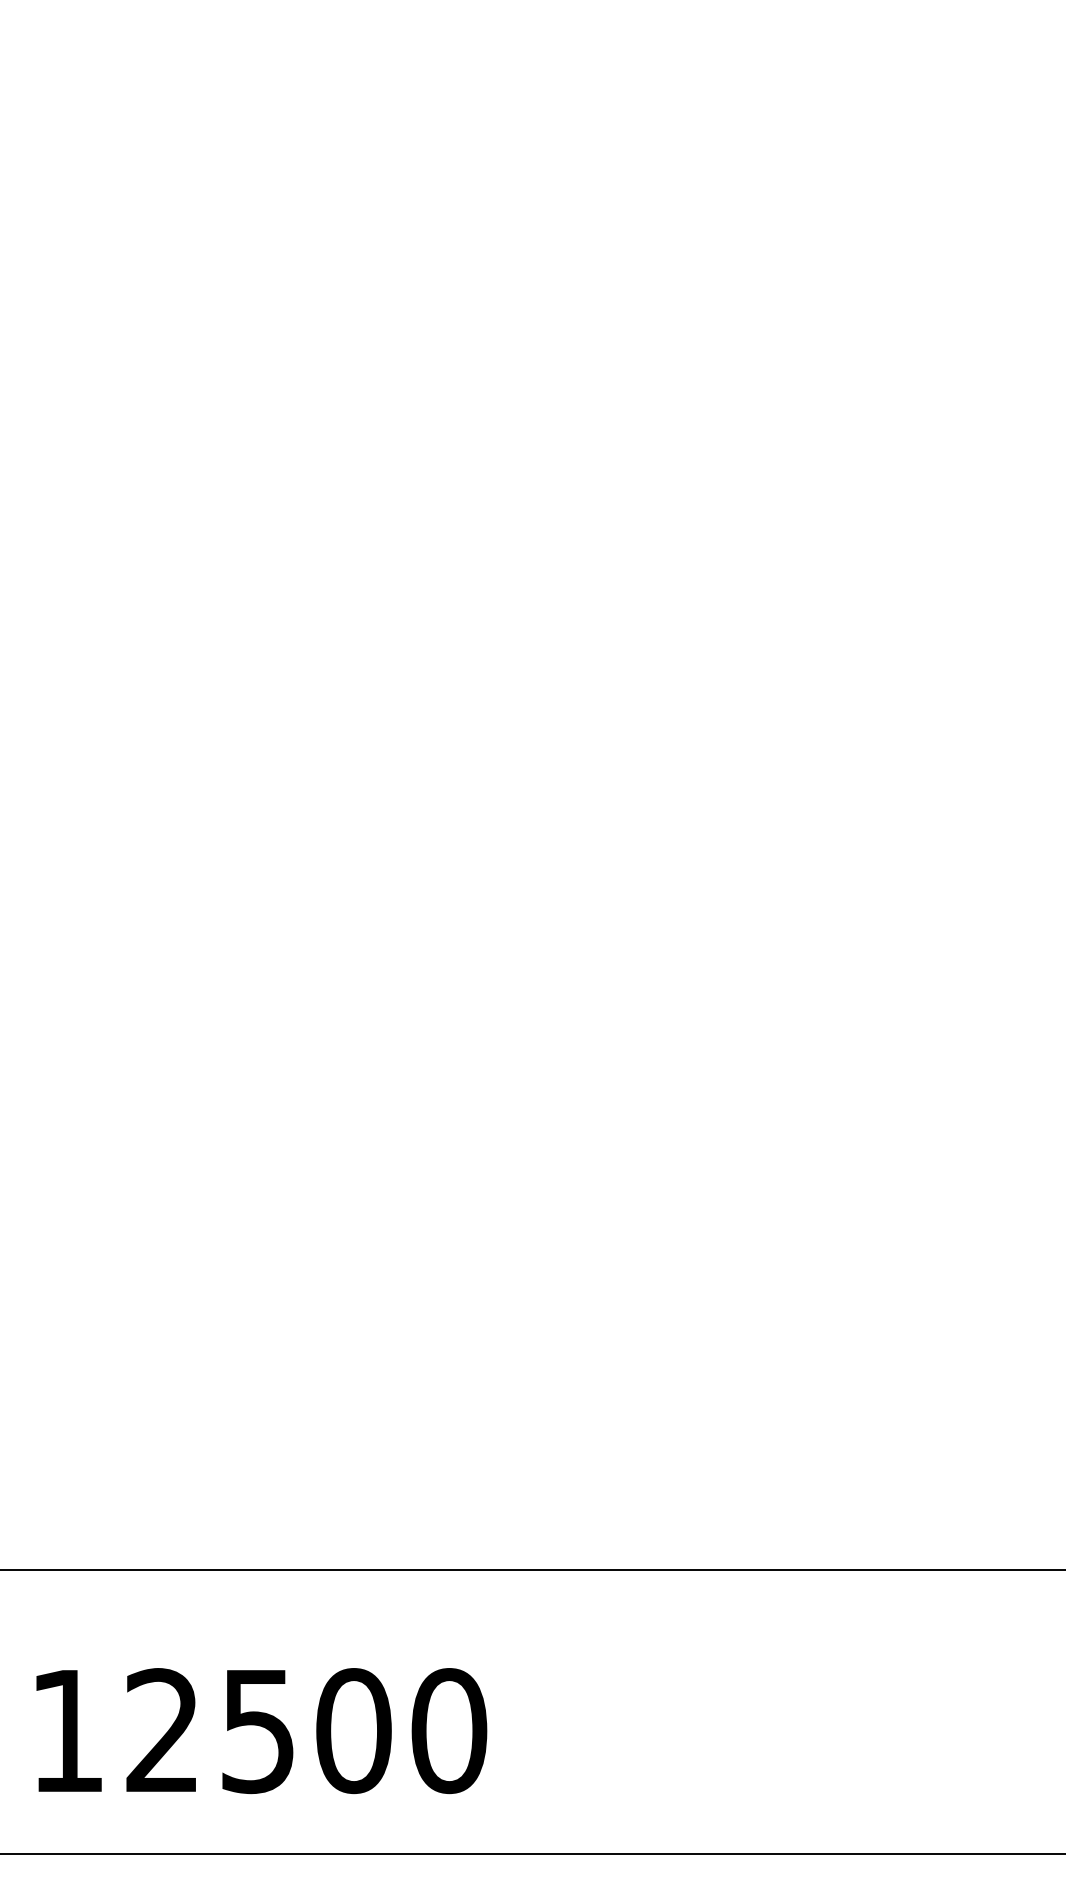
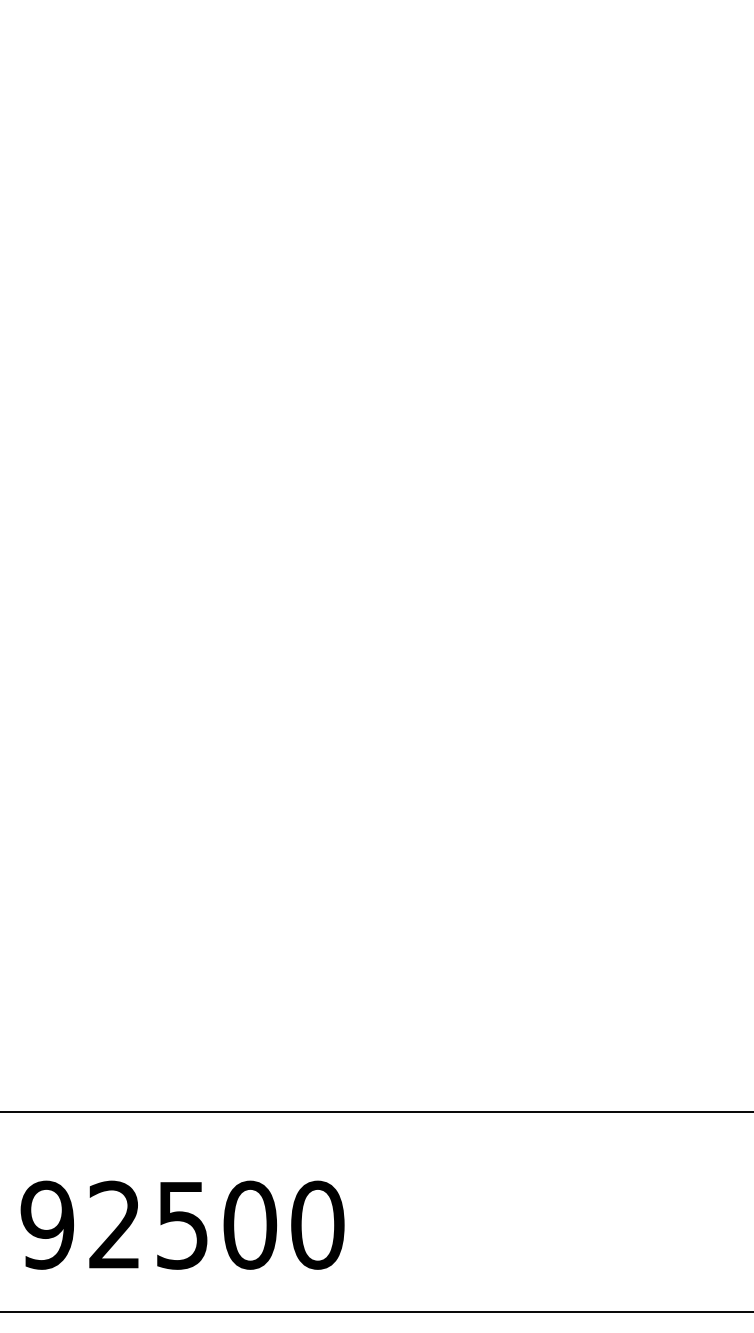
text: (66, 1731) -> (46, 1225), 12500 -> 92500

